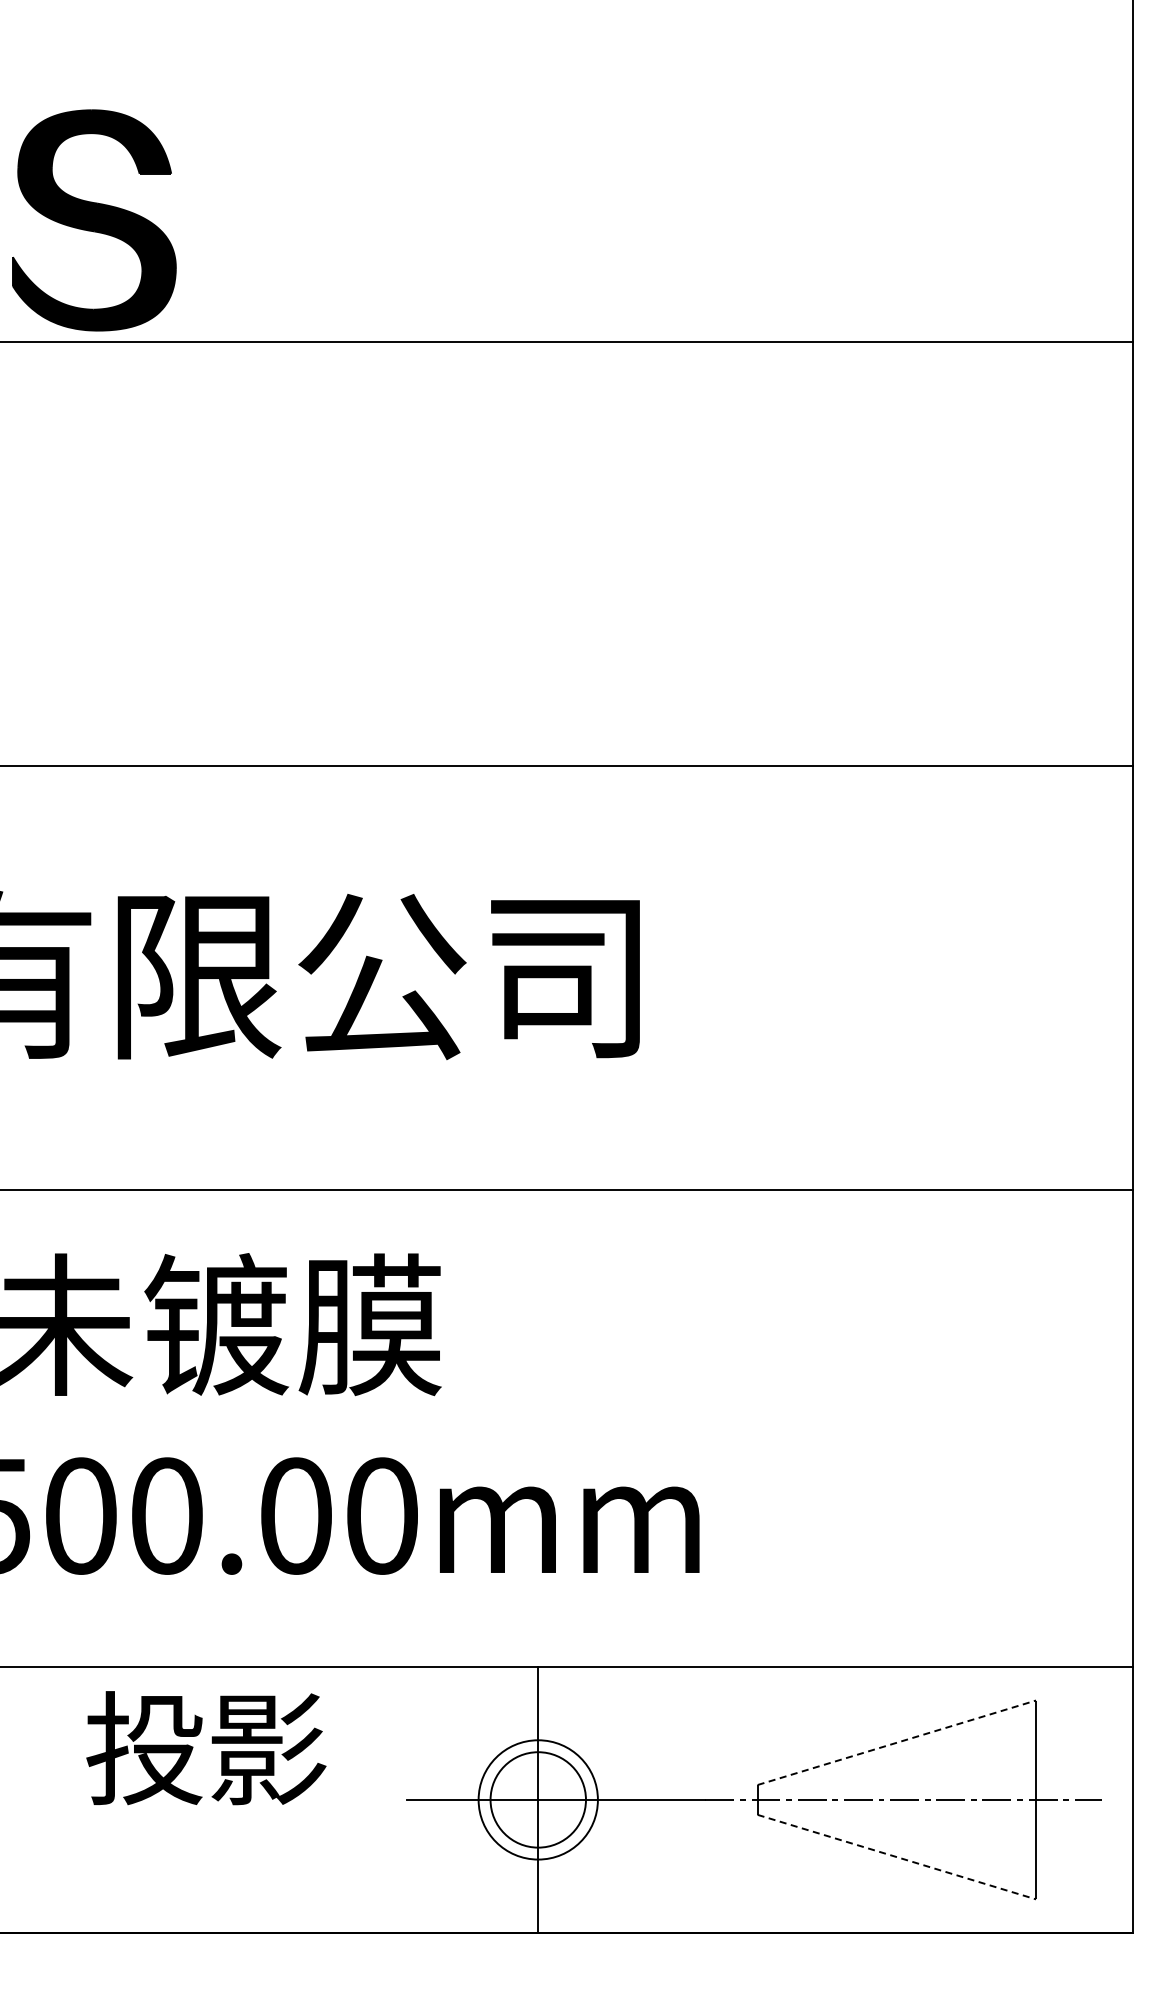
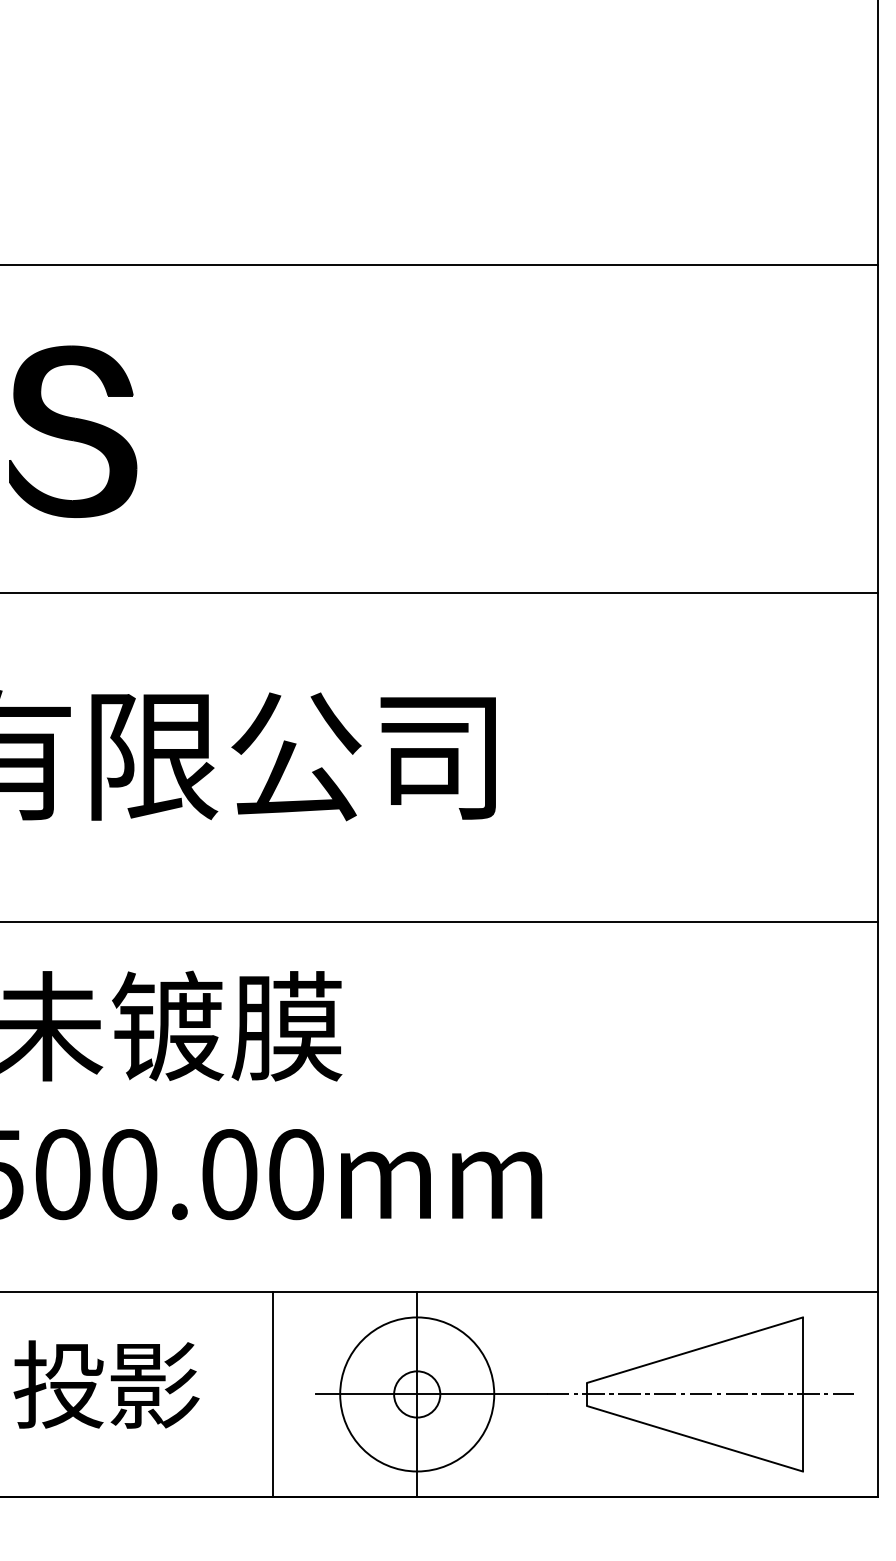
part: (94, 220) -> (73, 431), moved
line: (897, 1742) -> (695, 1349), dashed -> solid
text: (206, 1748) -> (106, 1384), moved
line: (352, 1799) -> (273, 1394), added
circle: (537, 1799) -> (416, 1394), size x1.67
circle: (538, 1799) -> (417, 1394), size x0.62
line: (897, 1857) -> (695, 1439), dashed -> solid

